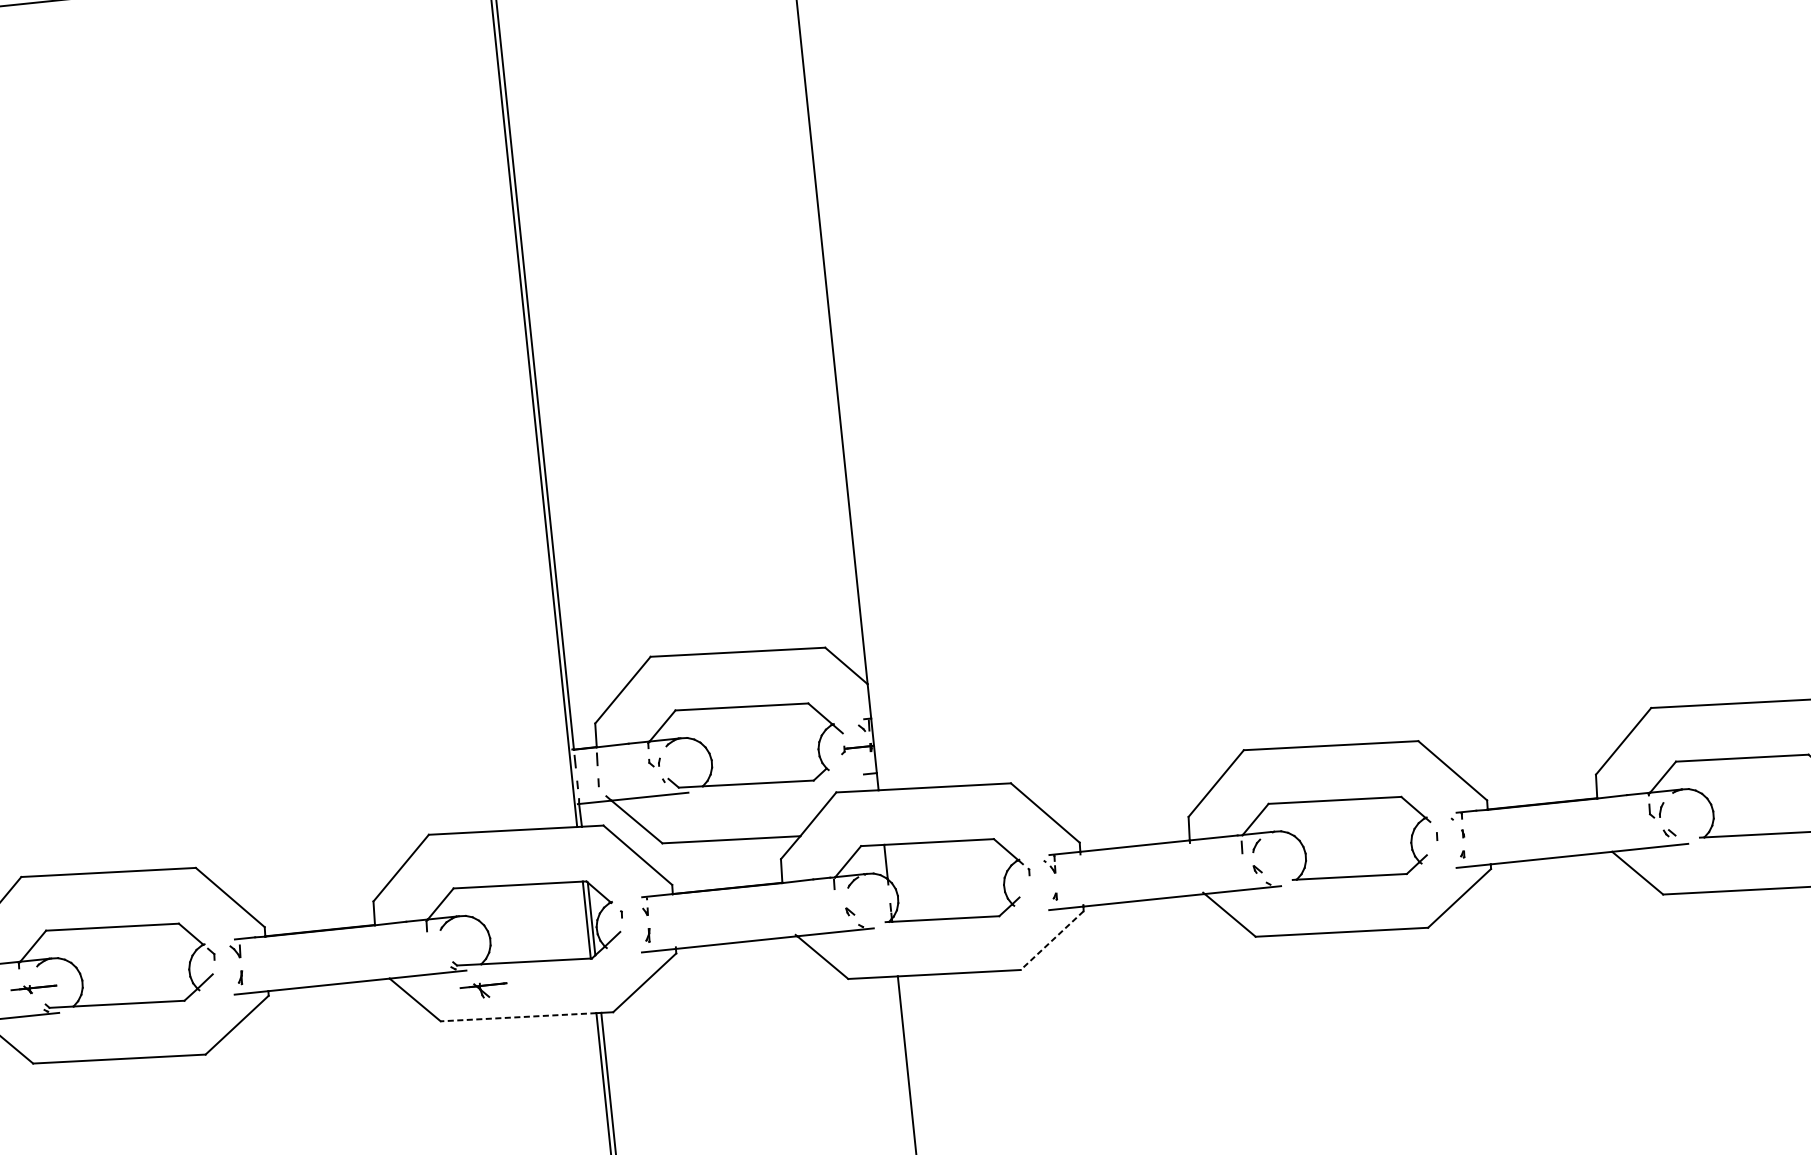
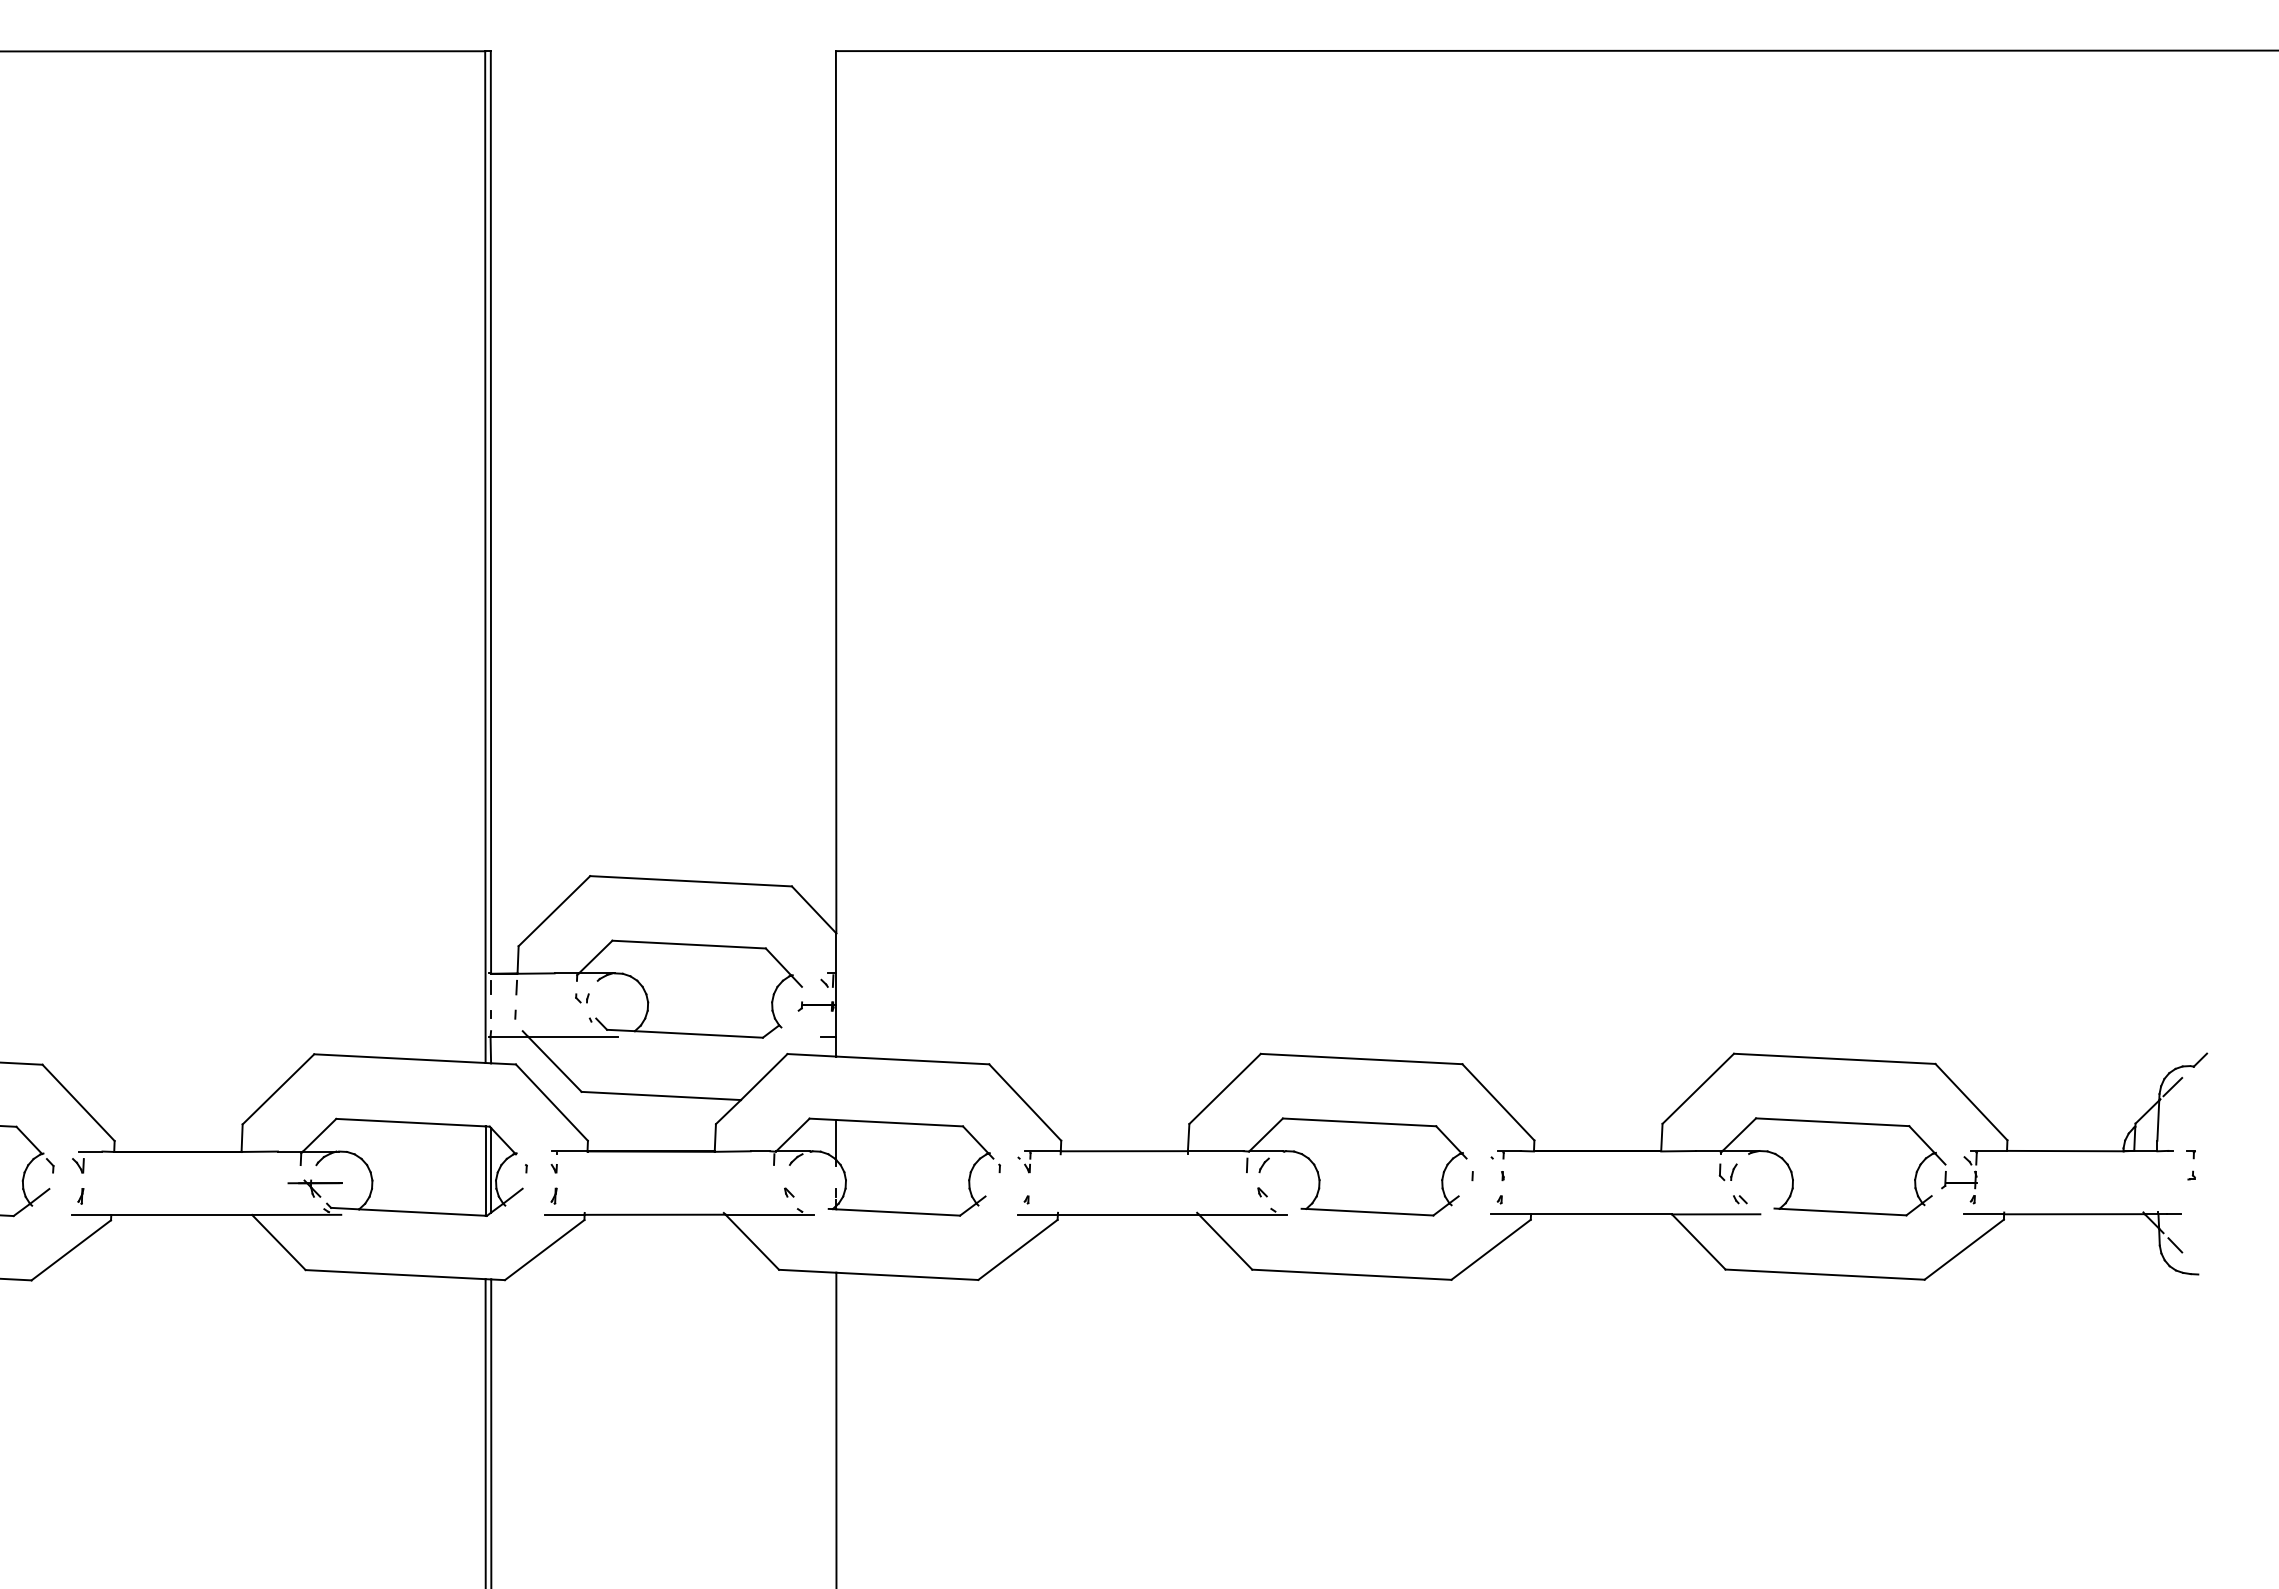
line: (1051, 940) -> (1017, 1249), dashed -> solid
part: (483, 990) -> (314, 1188), moved
line: (518, 1017) -> (395, 1274), dashed -> solid

